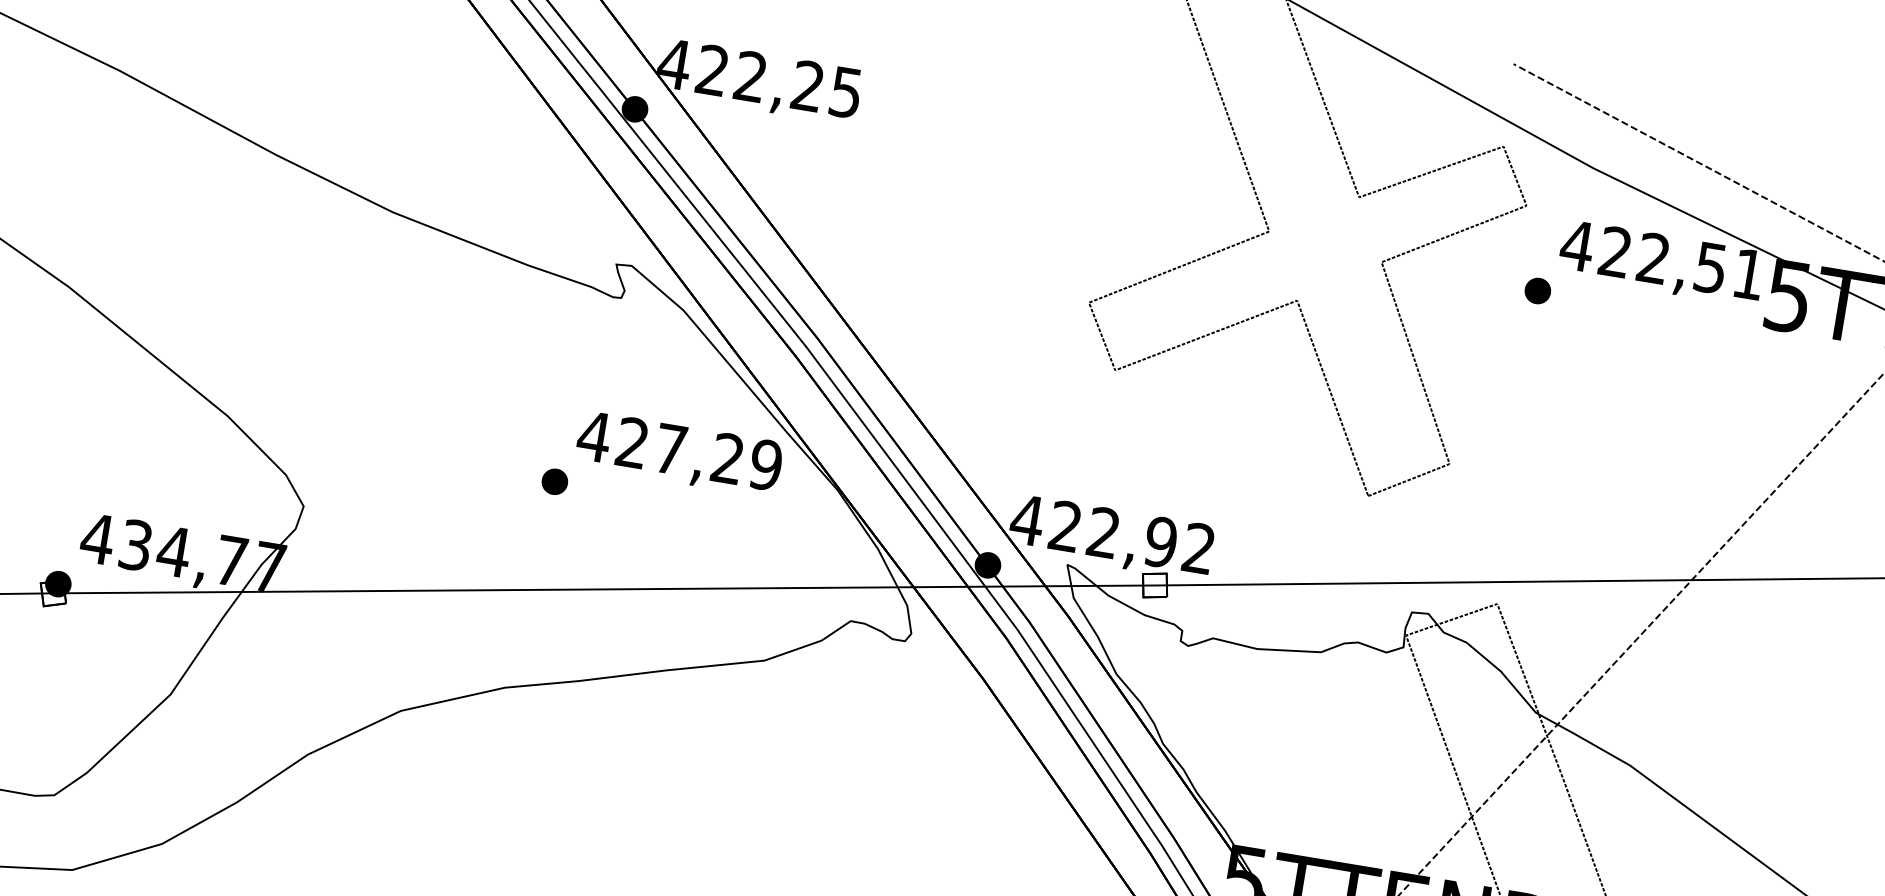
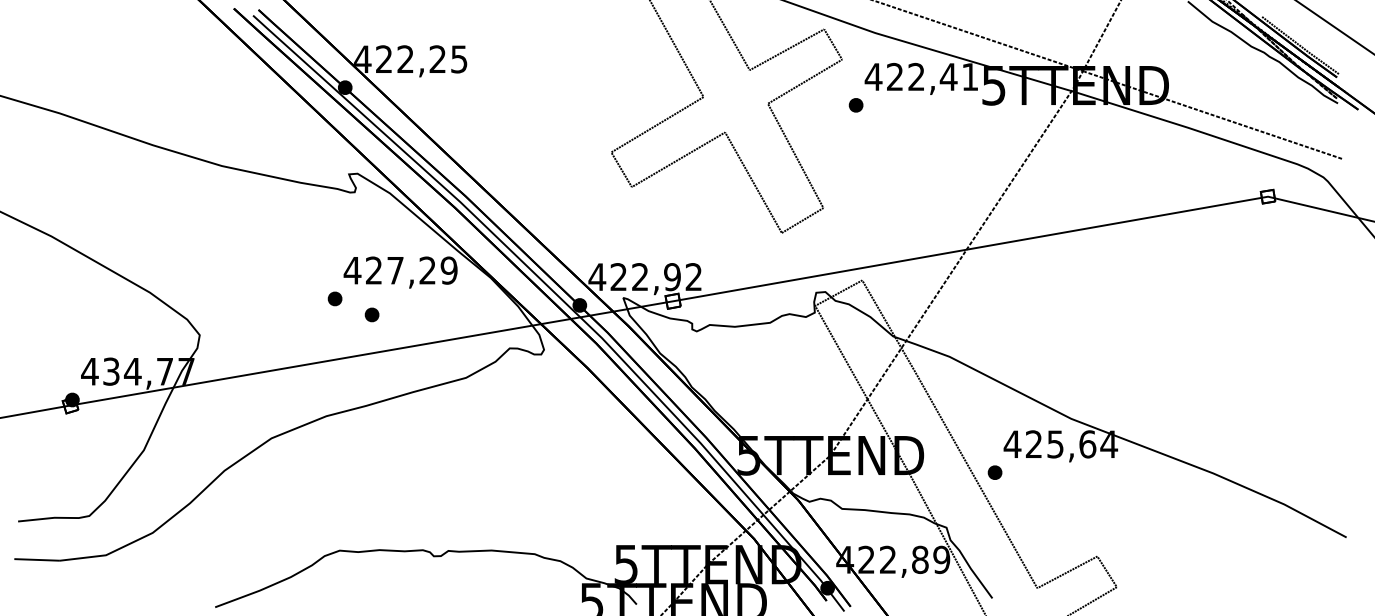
text: (1710, 268) -> (948, 77), 422,51 -> 422,41
part: (615, 520) -> (371, 314), added

